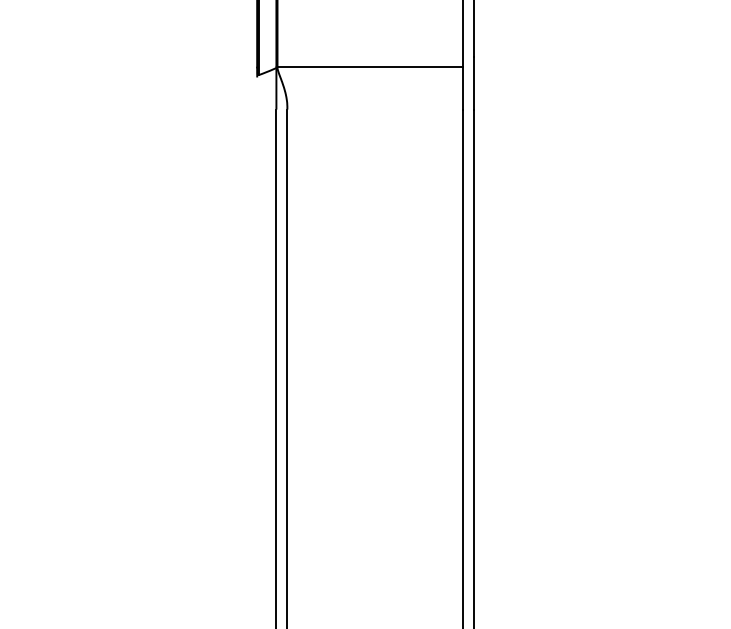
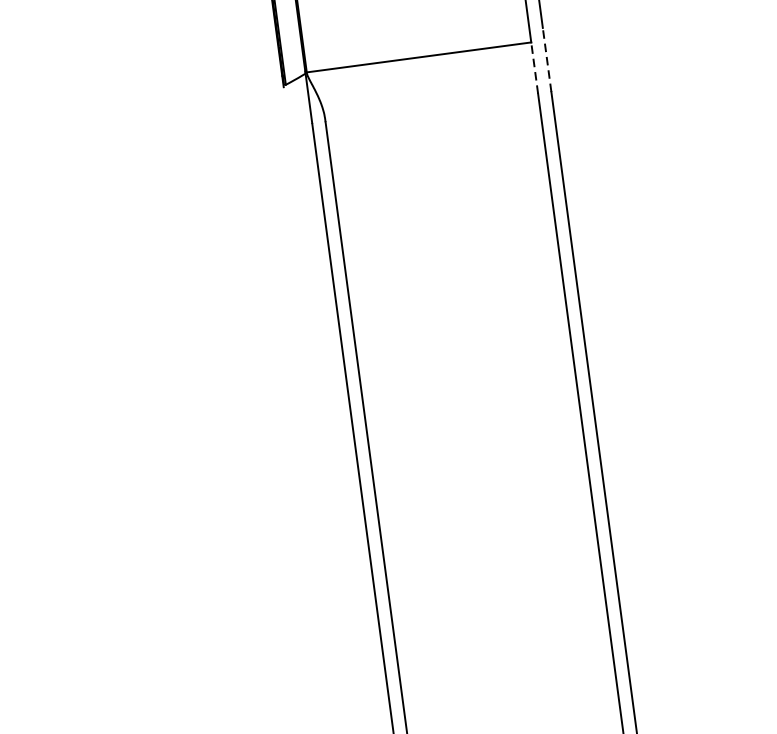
line: (473, 82) -> (546, 59), solid -> dashed
line: (462, 87) -> (534, 67), solid -> dashed

